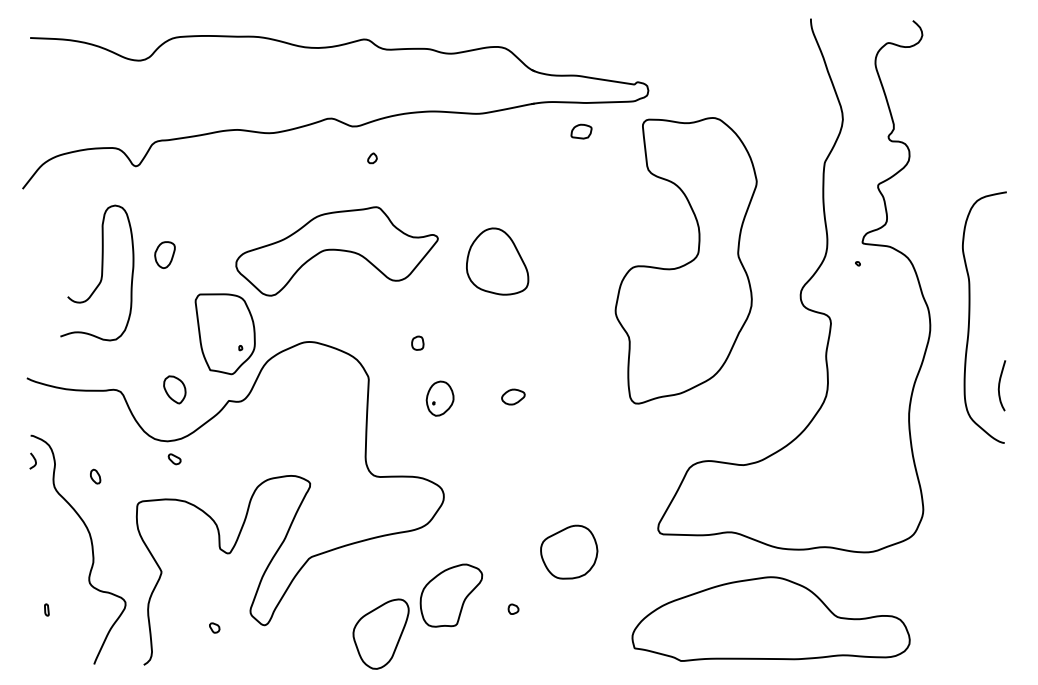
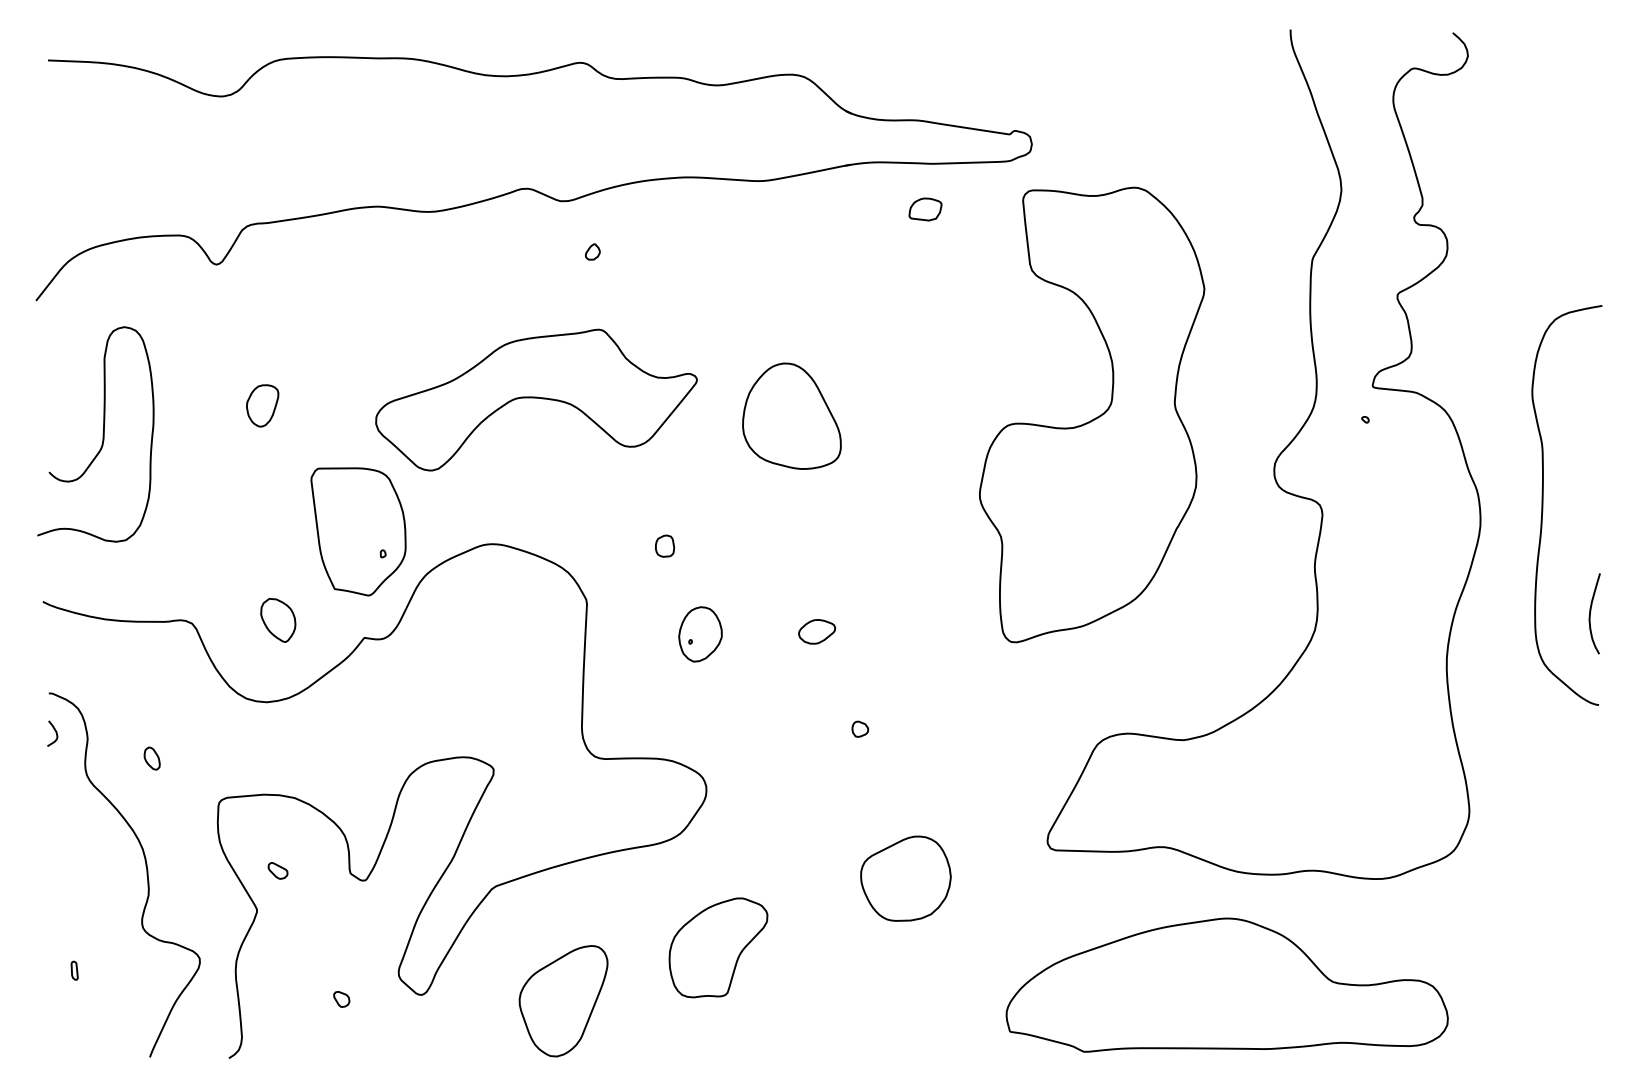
curve: (101, 272) -> (102, 433), moved
part: (174, 459) -> (277, 871), moved
part: (513, 608) -> (860, 728), moved
part: (380, 633) -> (562, 1000), moved

